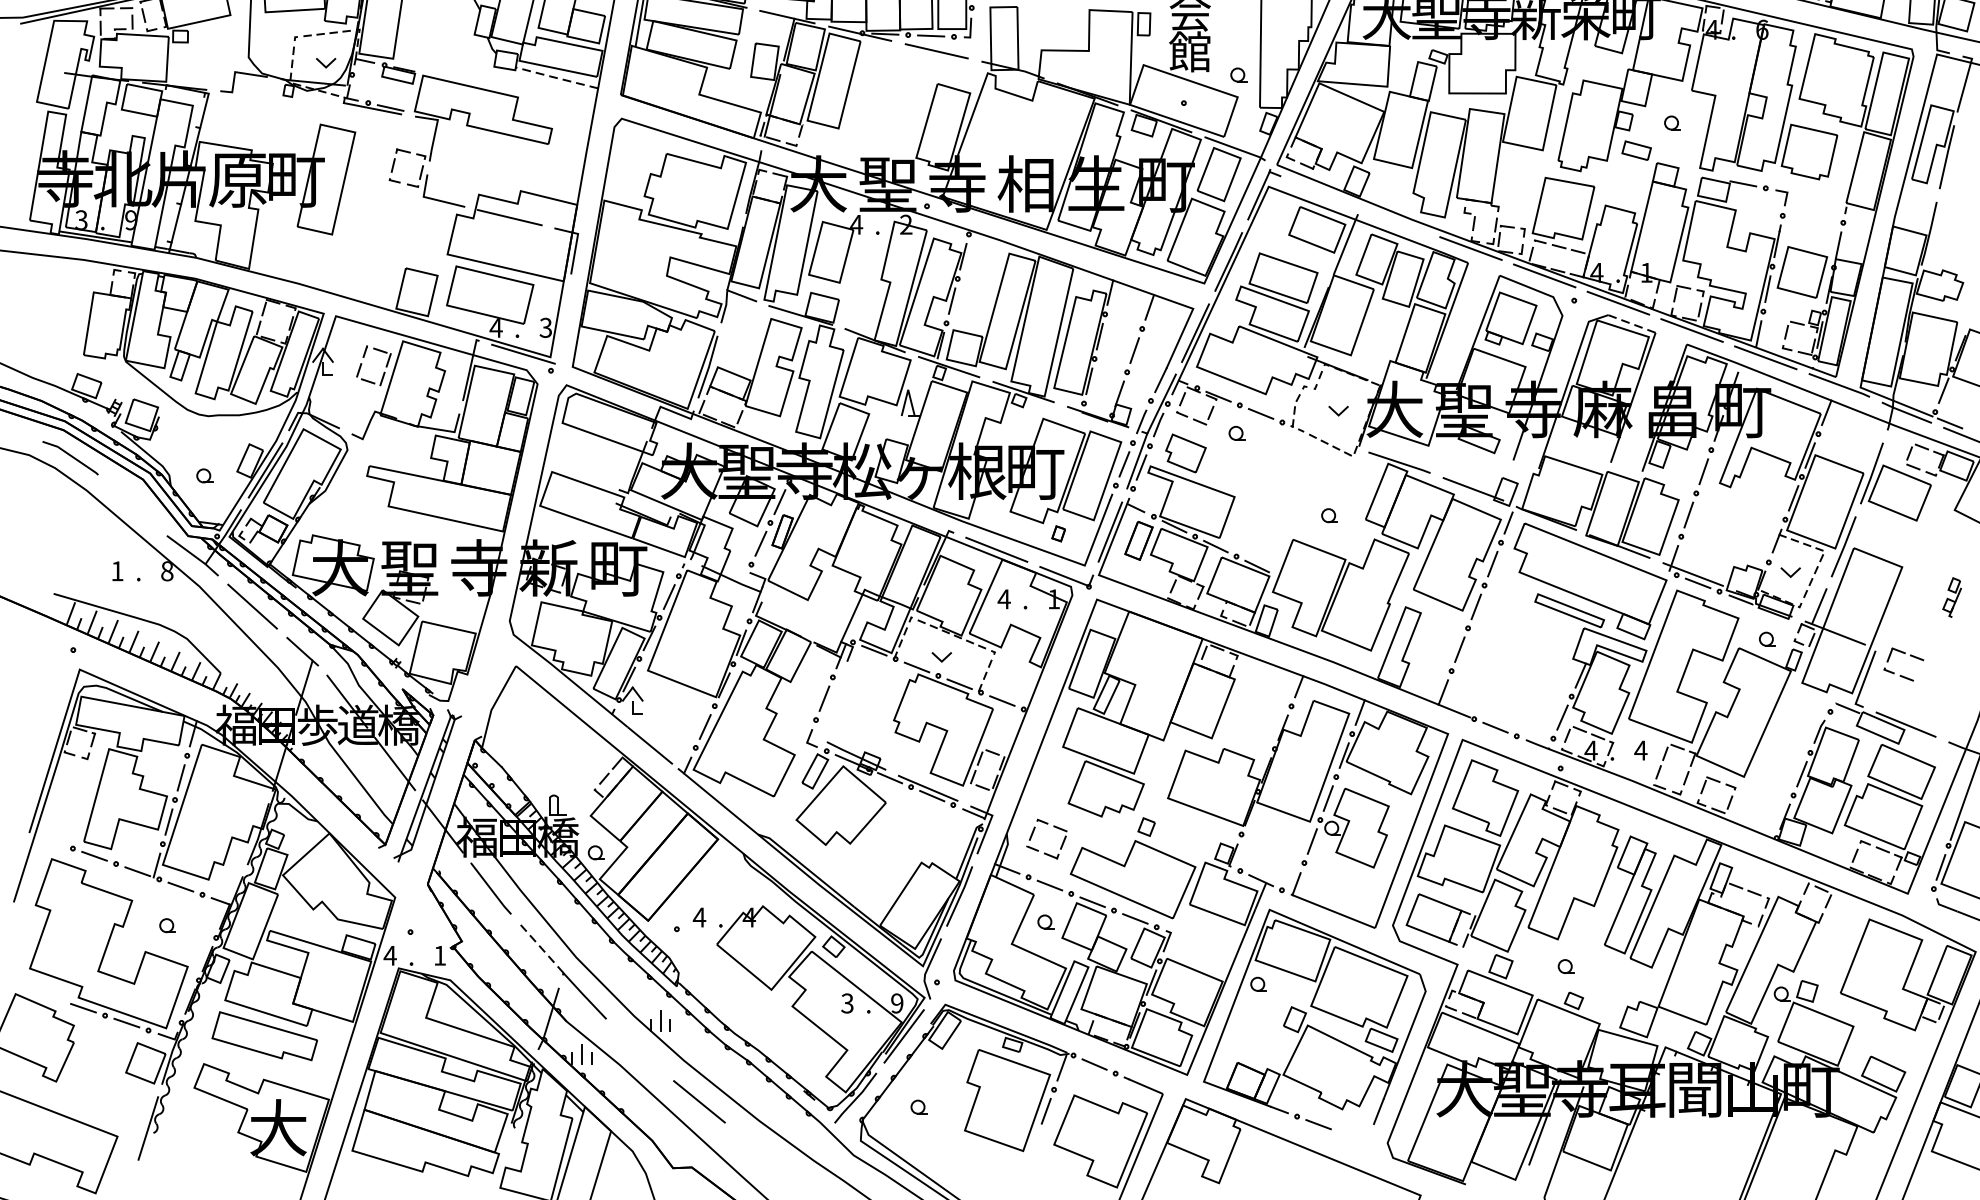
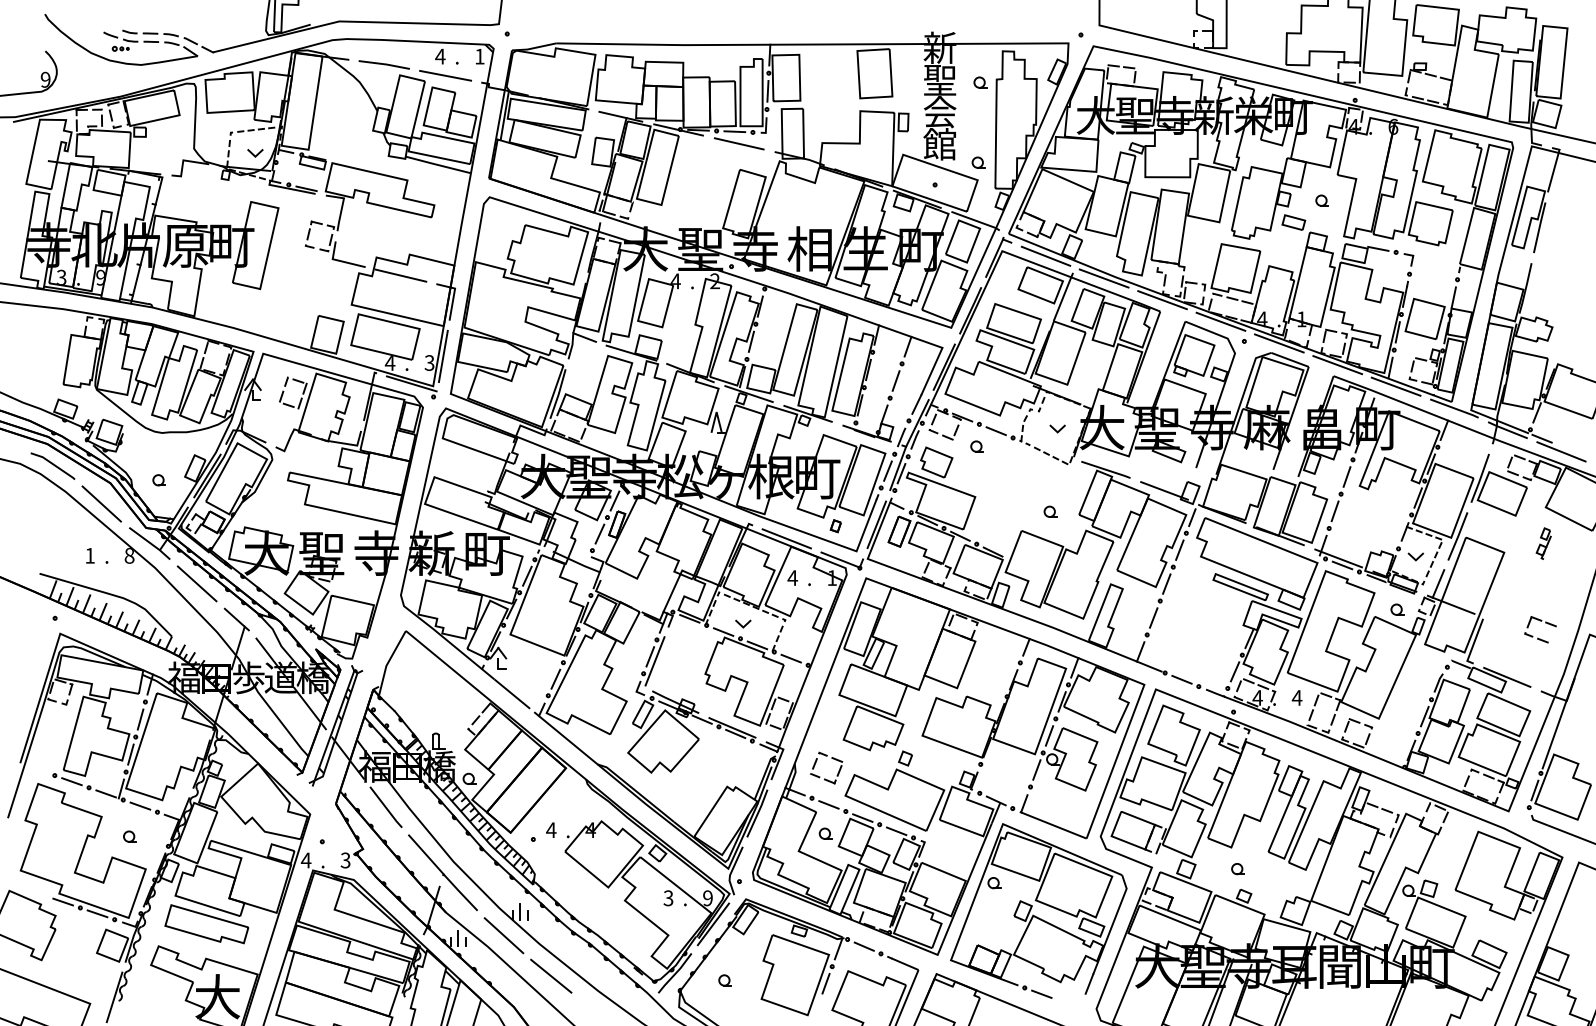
line: (555, 77) -> (437, 164), dashed -> solid
line: (1323, 192) -> (1045, 255), added
line: (1396, 221) -> (1103, 278), added
line: (562, 319) -> (442, 356), added
line: (1632, 324) -> (1290, 360), dashed -> solid
line: (131, 505) -> (101, 503), added
part: (1951, 597) -> (1543, 543), moved
part: (1910, 656) -> (1545, 623), moved
line: (829, 704) -> (654, 661), added
line: (542, 948) -> (426, 854), dashed -> solid
text: (439, 955) -> (345, 860), 1 -> 3
line: (639, 1050) -> (503, 935), added

